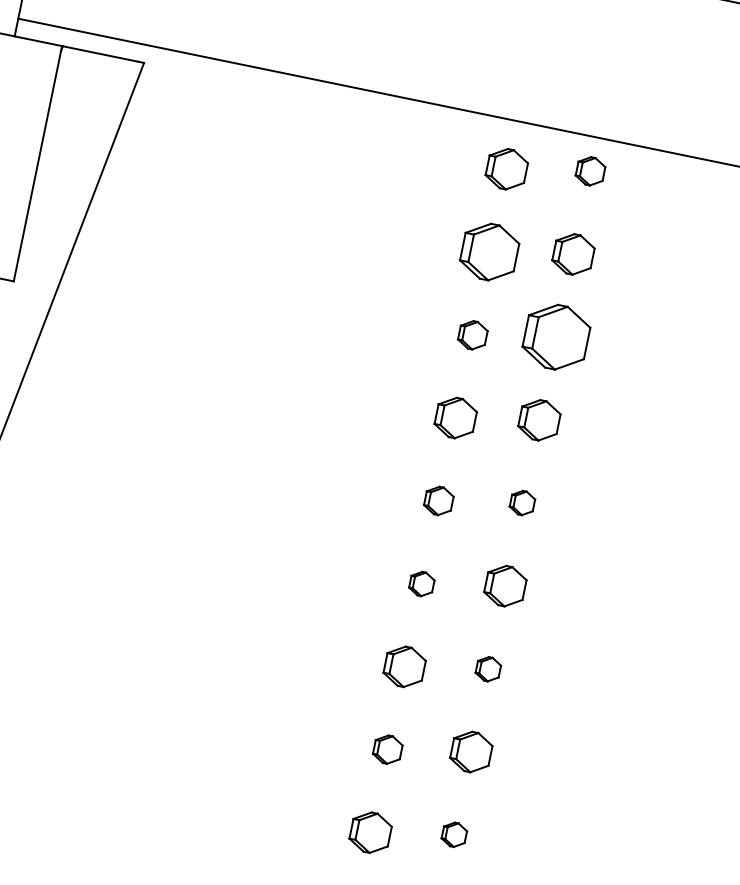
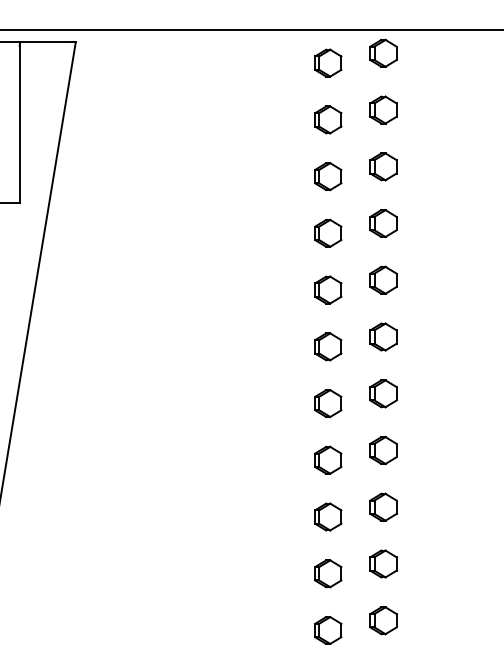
part: (590, 170) -> (383, 52), size x1.43
part: (490, 251) -> (328, 119), size x0.71
part: (473, 334) -> (328, 176), size x1.43
part: (556, 336) -> (383, 166), size x0.62
part: (439, 500) -> (328, 289), size x1.43
part: (522, 502) -> (383, 279), size x1.67
part: (422, 583) -> (328, 346), size x1.67
part: (488, 668) -> (383, 393), size x1.67
part: (388, 748) -> (328, 459), size x1.43
part: (454, 833) -> (383, 506), size x1.67

